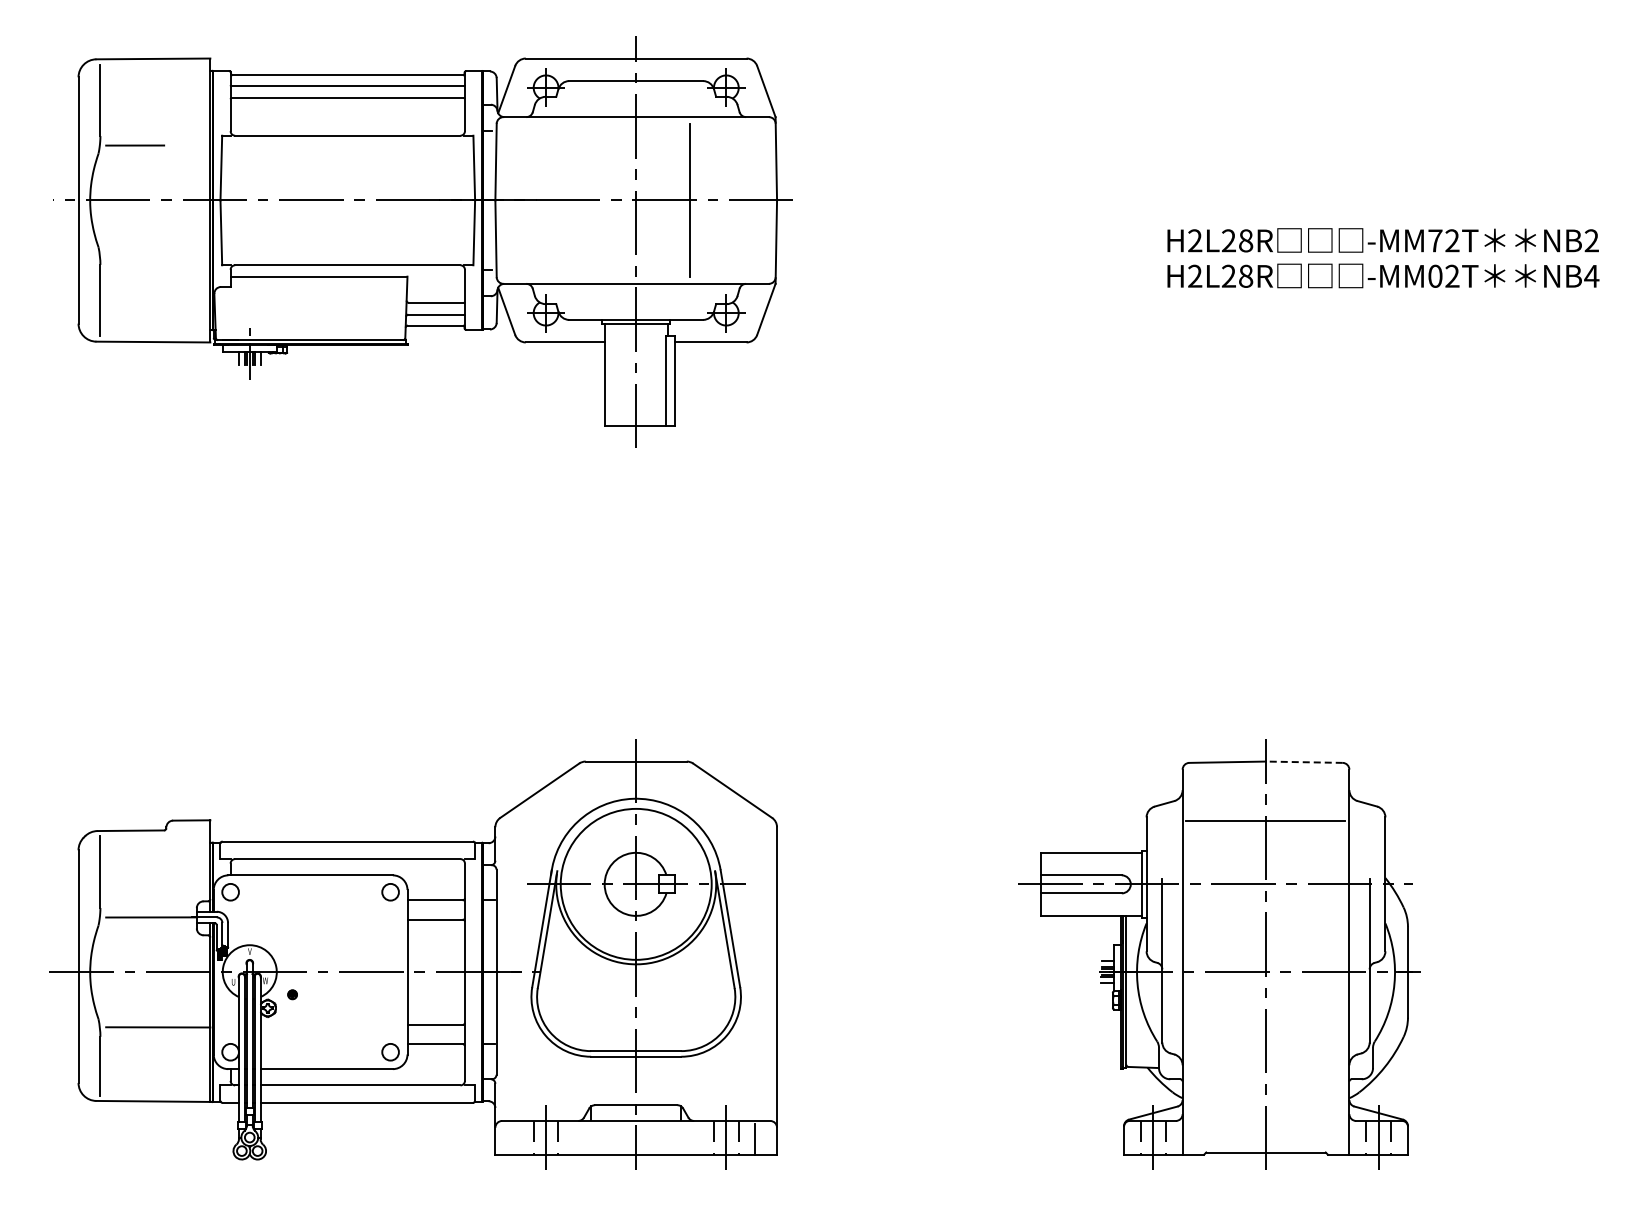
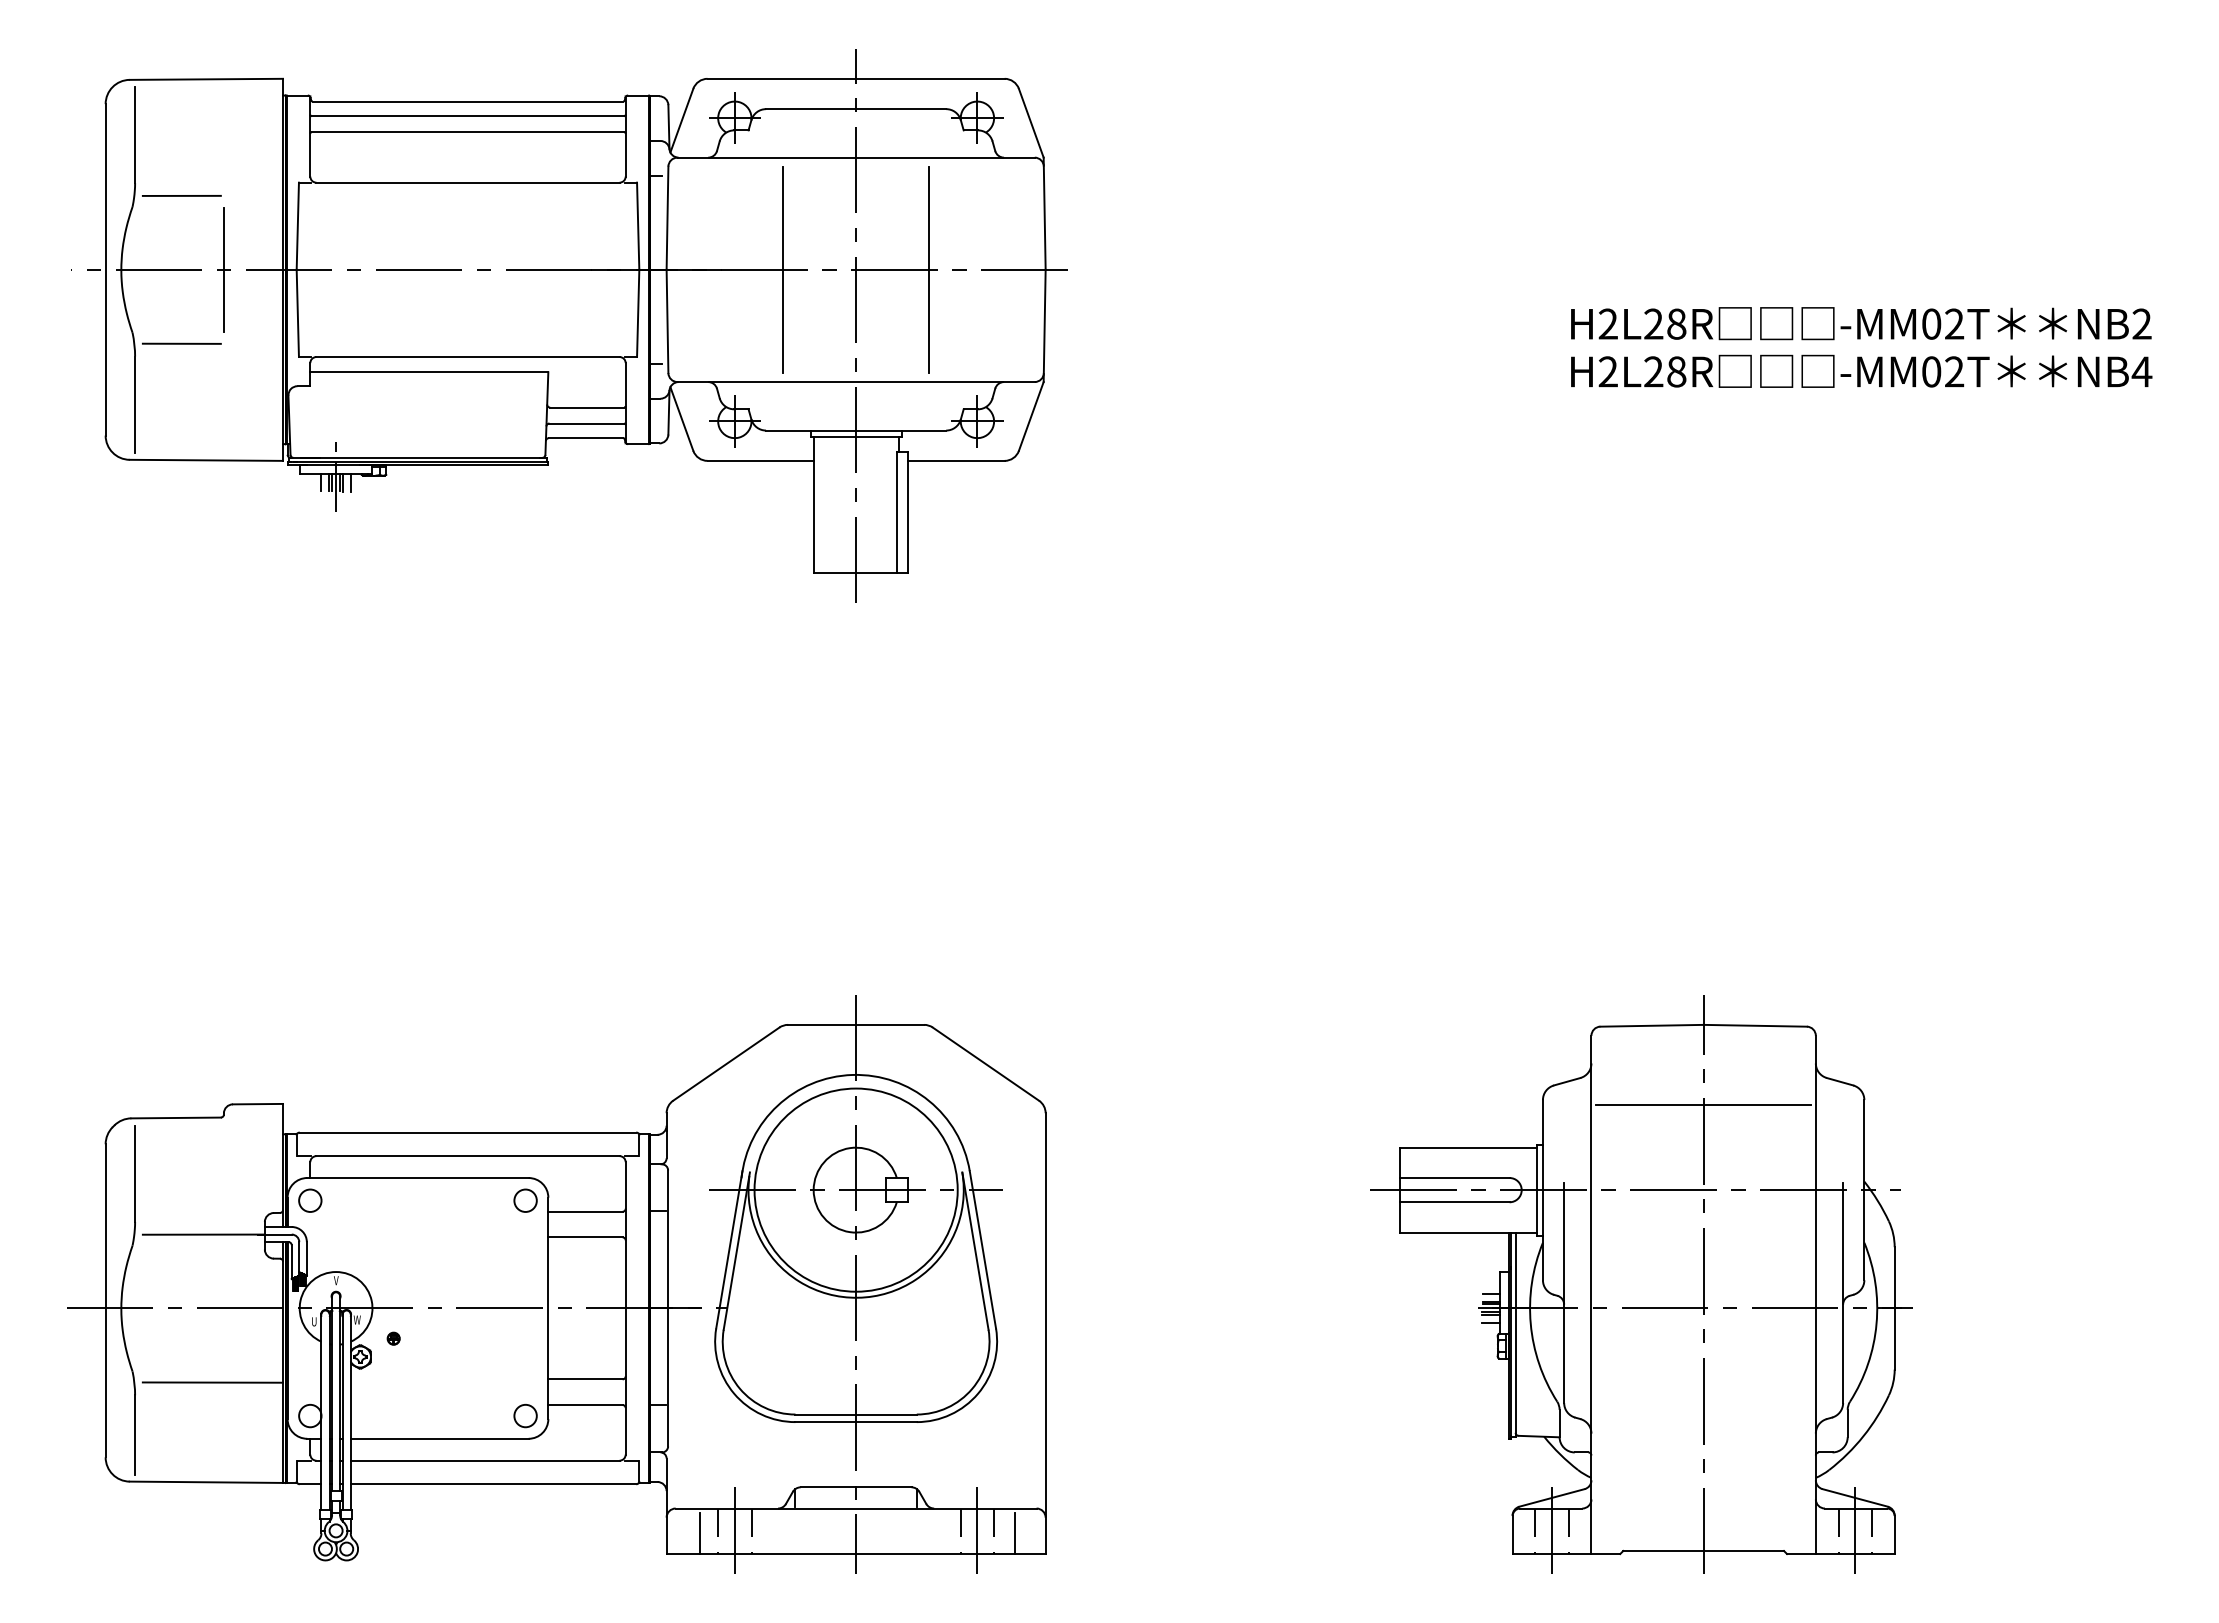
line: (166, 200) -> (224, 269), added
line: (582, 200) -> (783, 269), added
text: (1435, 240) -> (1931, 323), -MM72T -> -MM02T
line: (135, 255) -> (182, 343), added
line: (1303, 762) -> (1754, 1026), dashed -> solid
line: (520, 1139) -> (700, 1533), added

